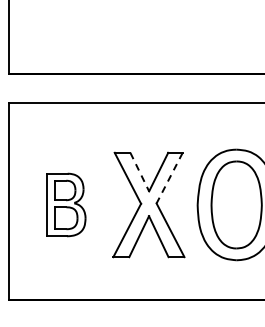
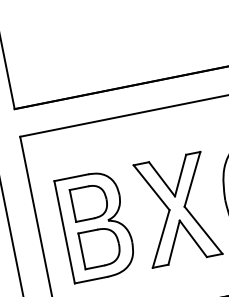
line: (139, 172) -> (161, 179), dashed -> solid
line: (169, 178) -> (192, 179), dashed -> solid
part: (66, 204) -> (96, 225), size x1.67

